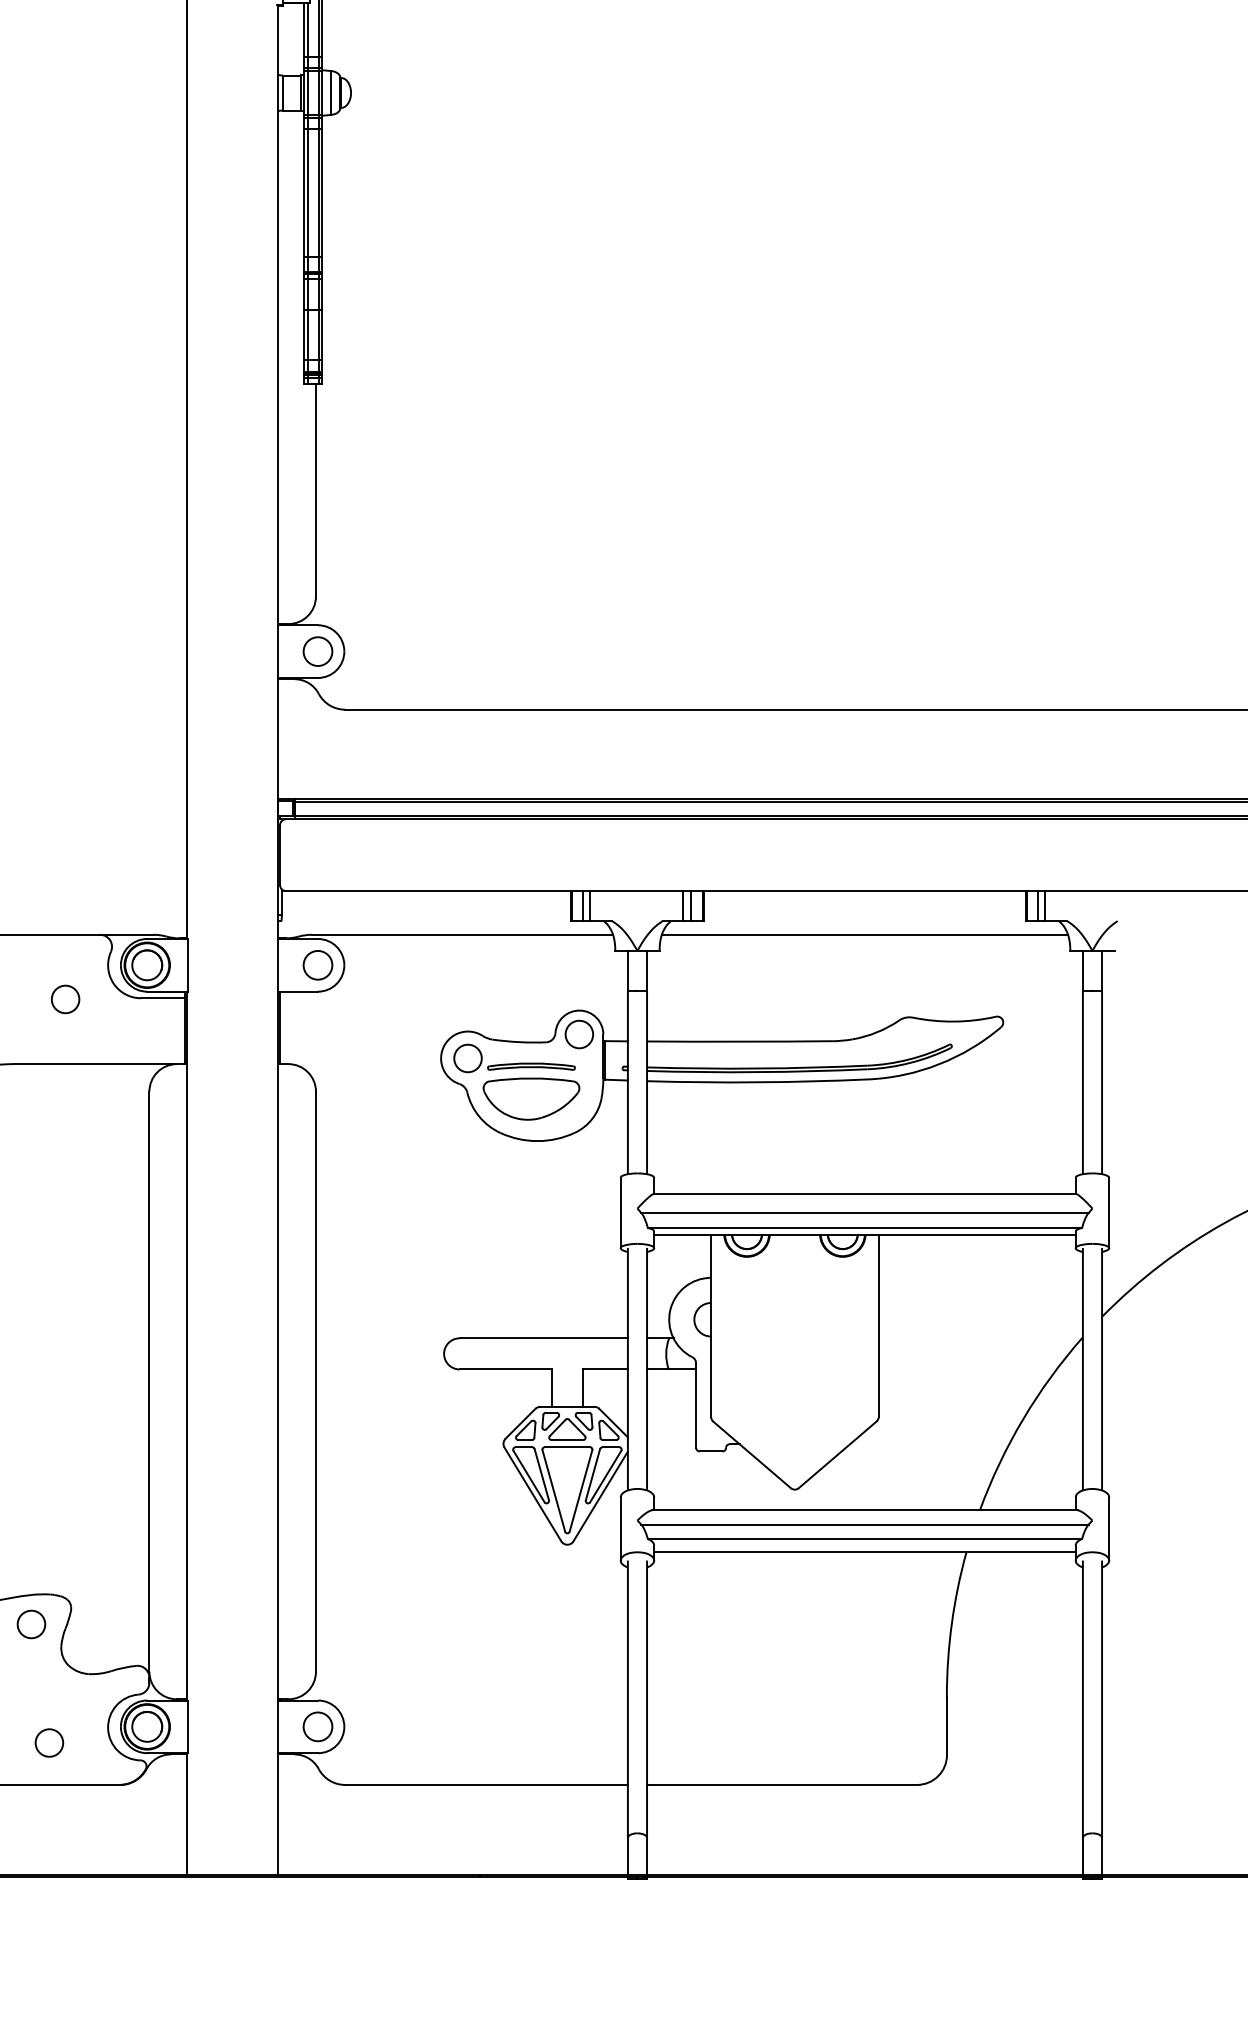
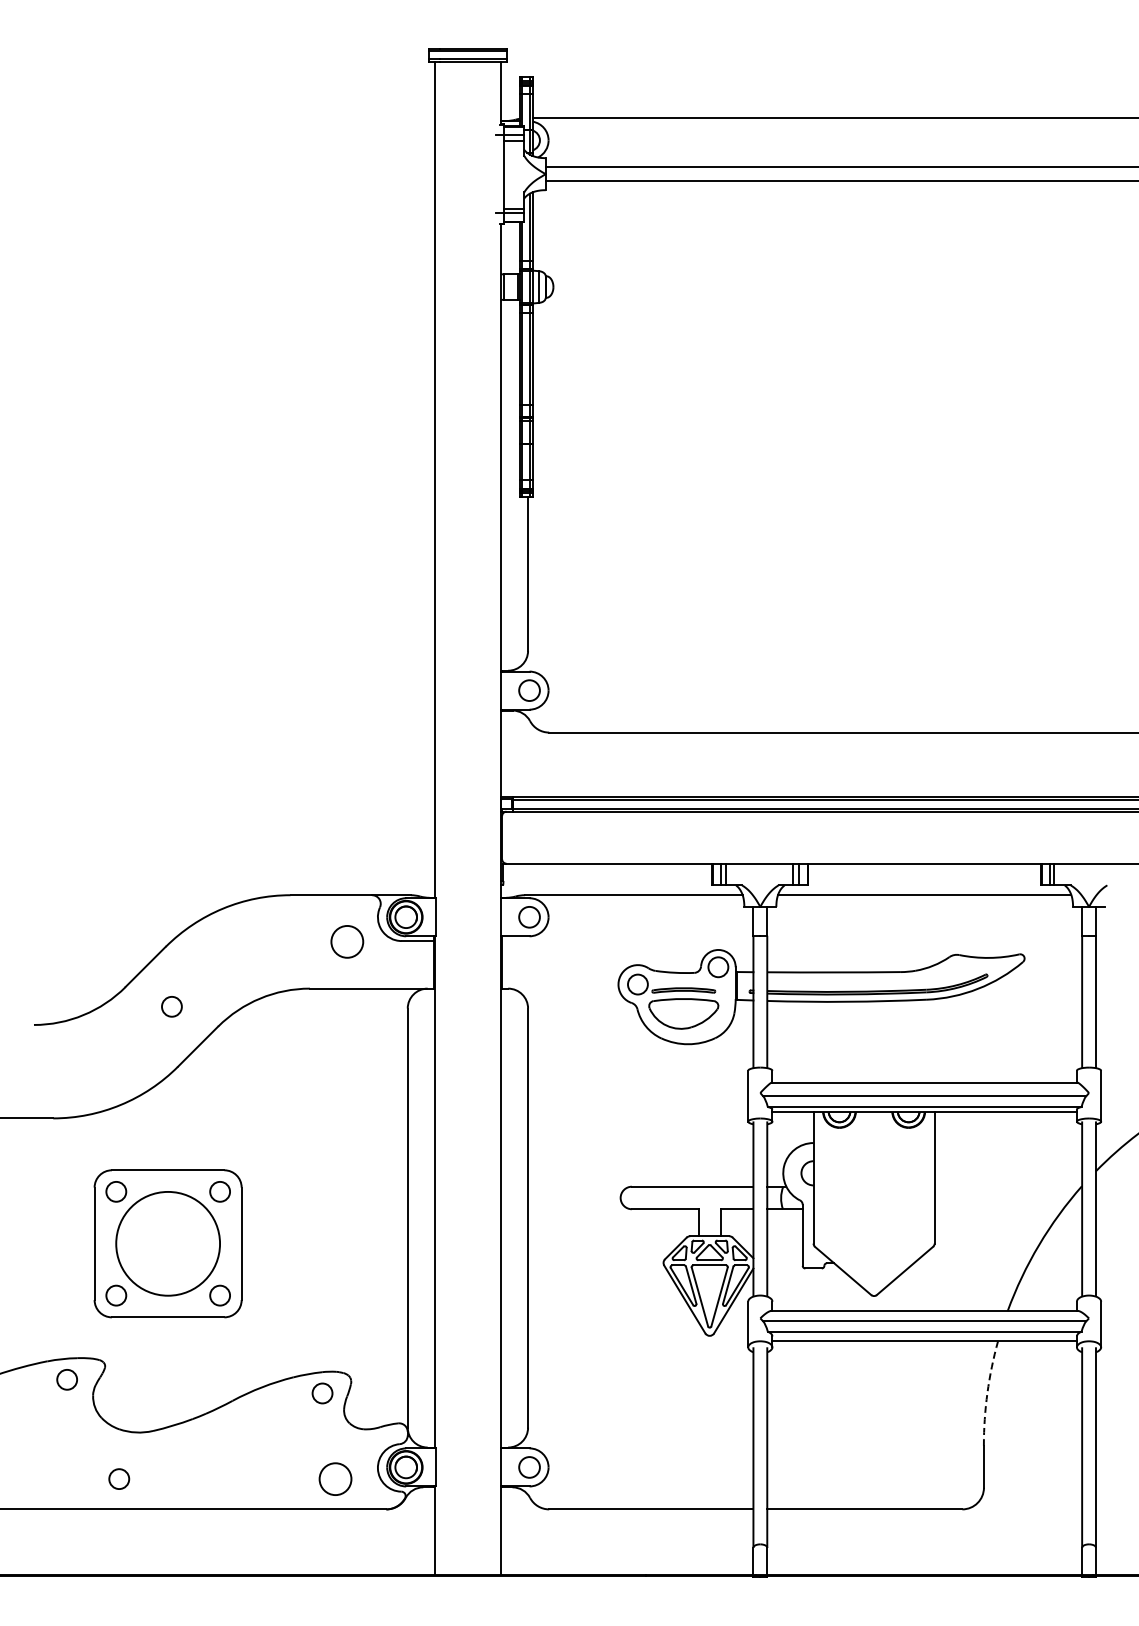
circle: (64, 998) -> (346, 941), size x1.6
arc: (951, 1624) -> (987, 1393), solid -> dashed
circle: (49, 1742) -> (335, 1478), size x1.6

